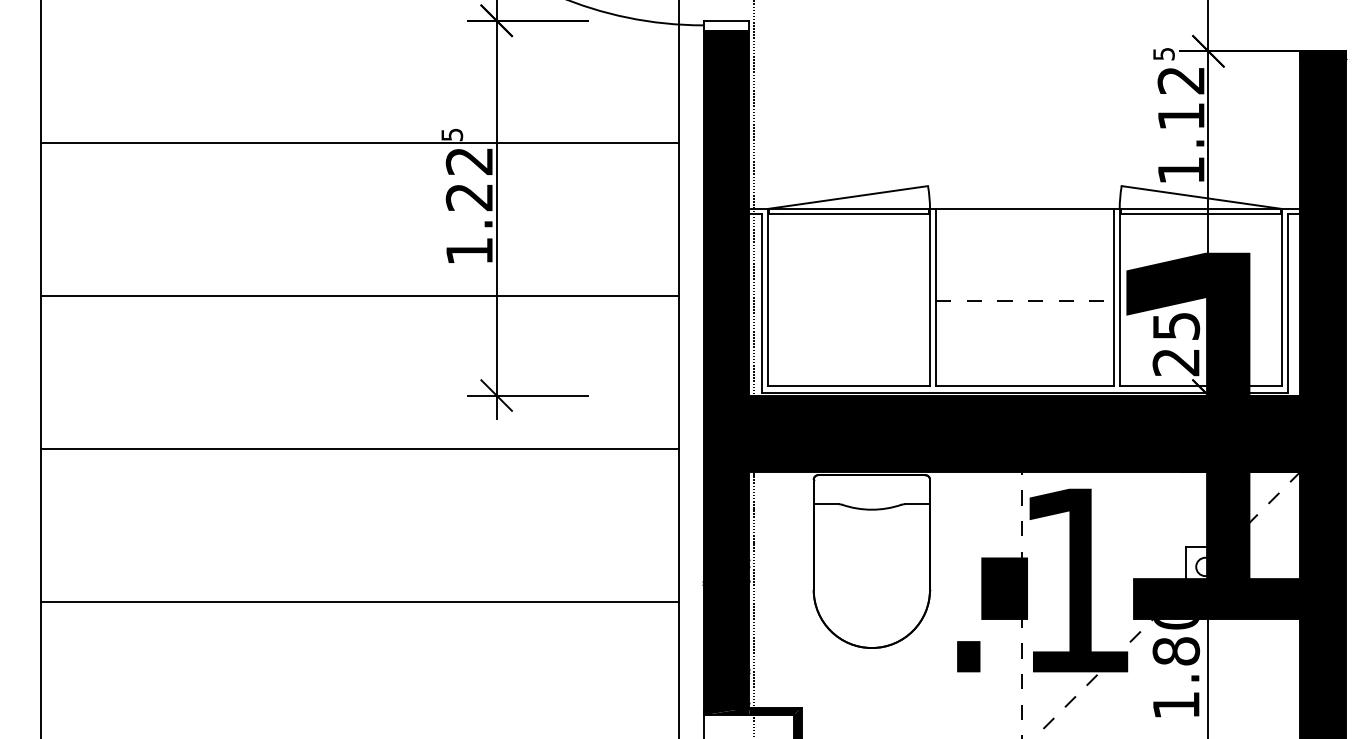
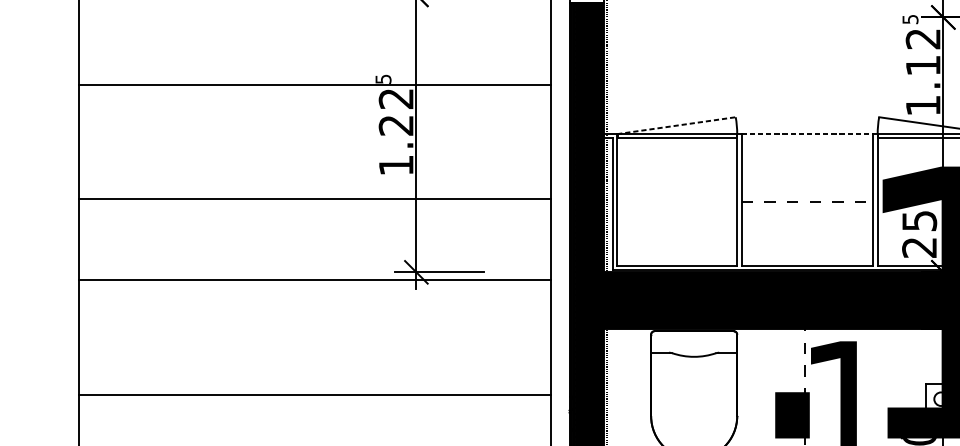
line: (847, 197) -> (676, 125), solid -> dashed
line: (1024, 208) -> (807, 133), solid -> dashed
line: (360, 449) -> (315, 280), moved
line: (360, 602) -> (315, 395), moved

